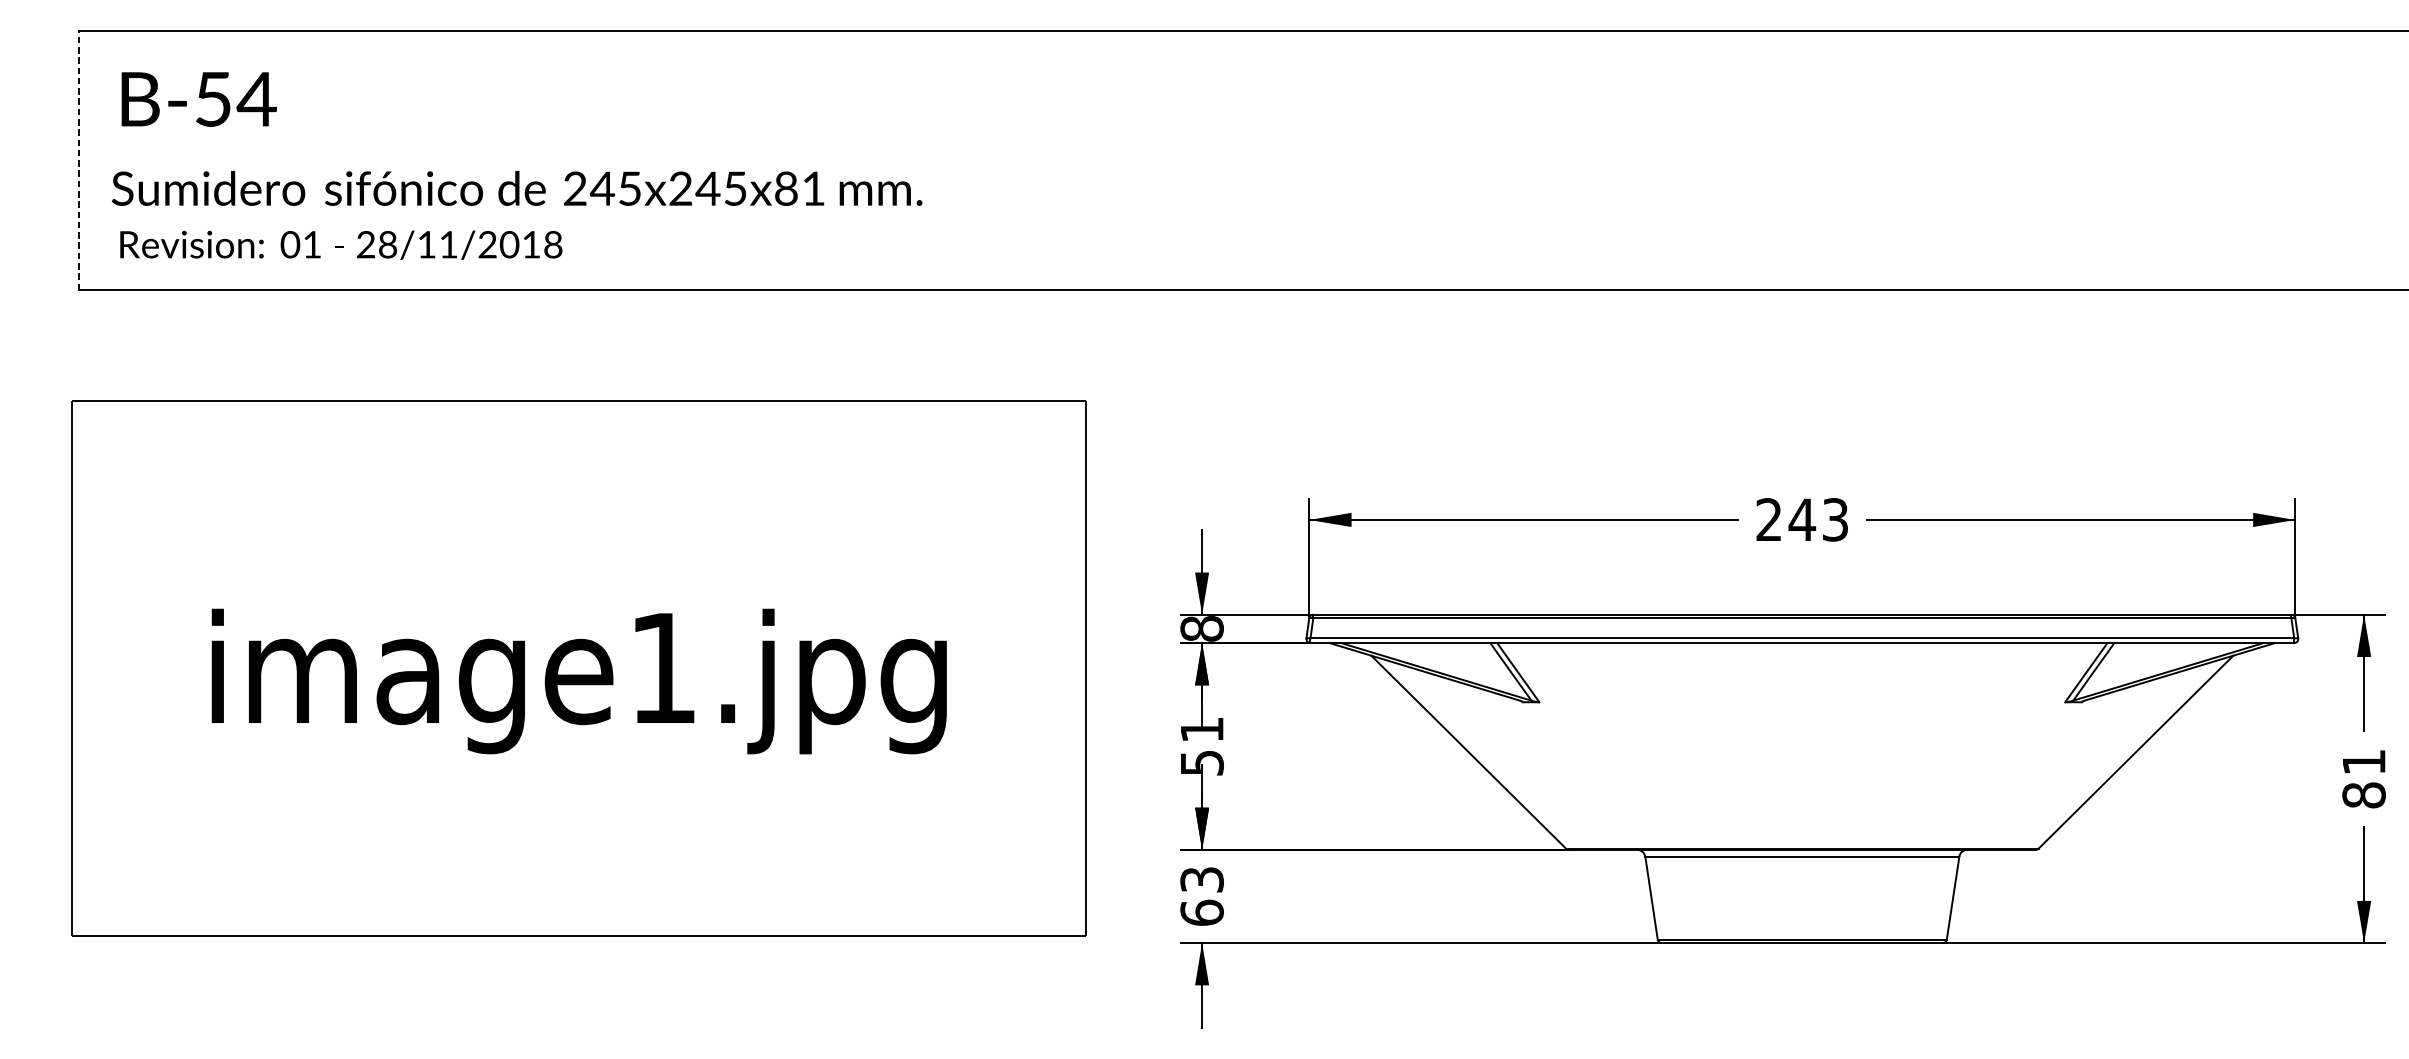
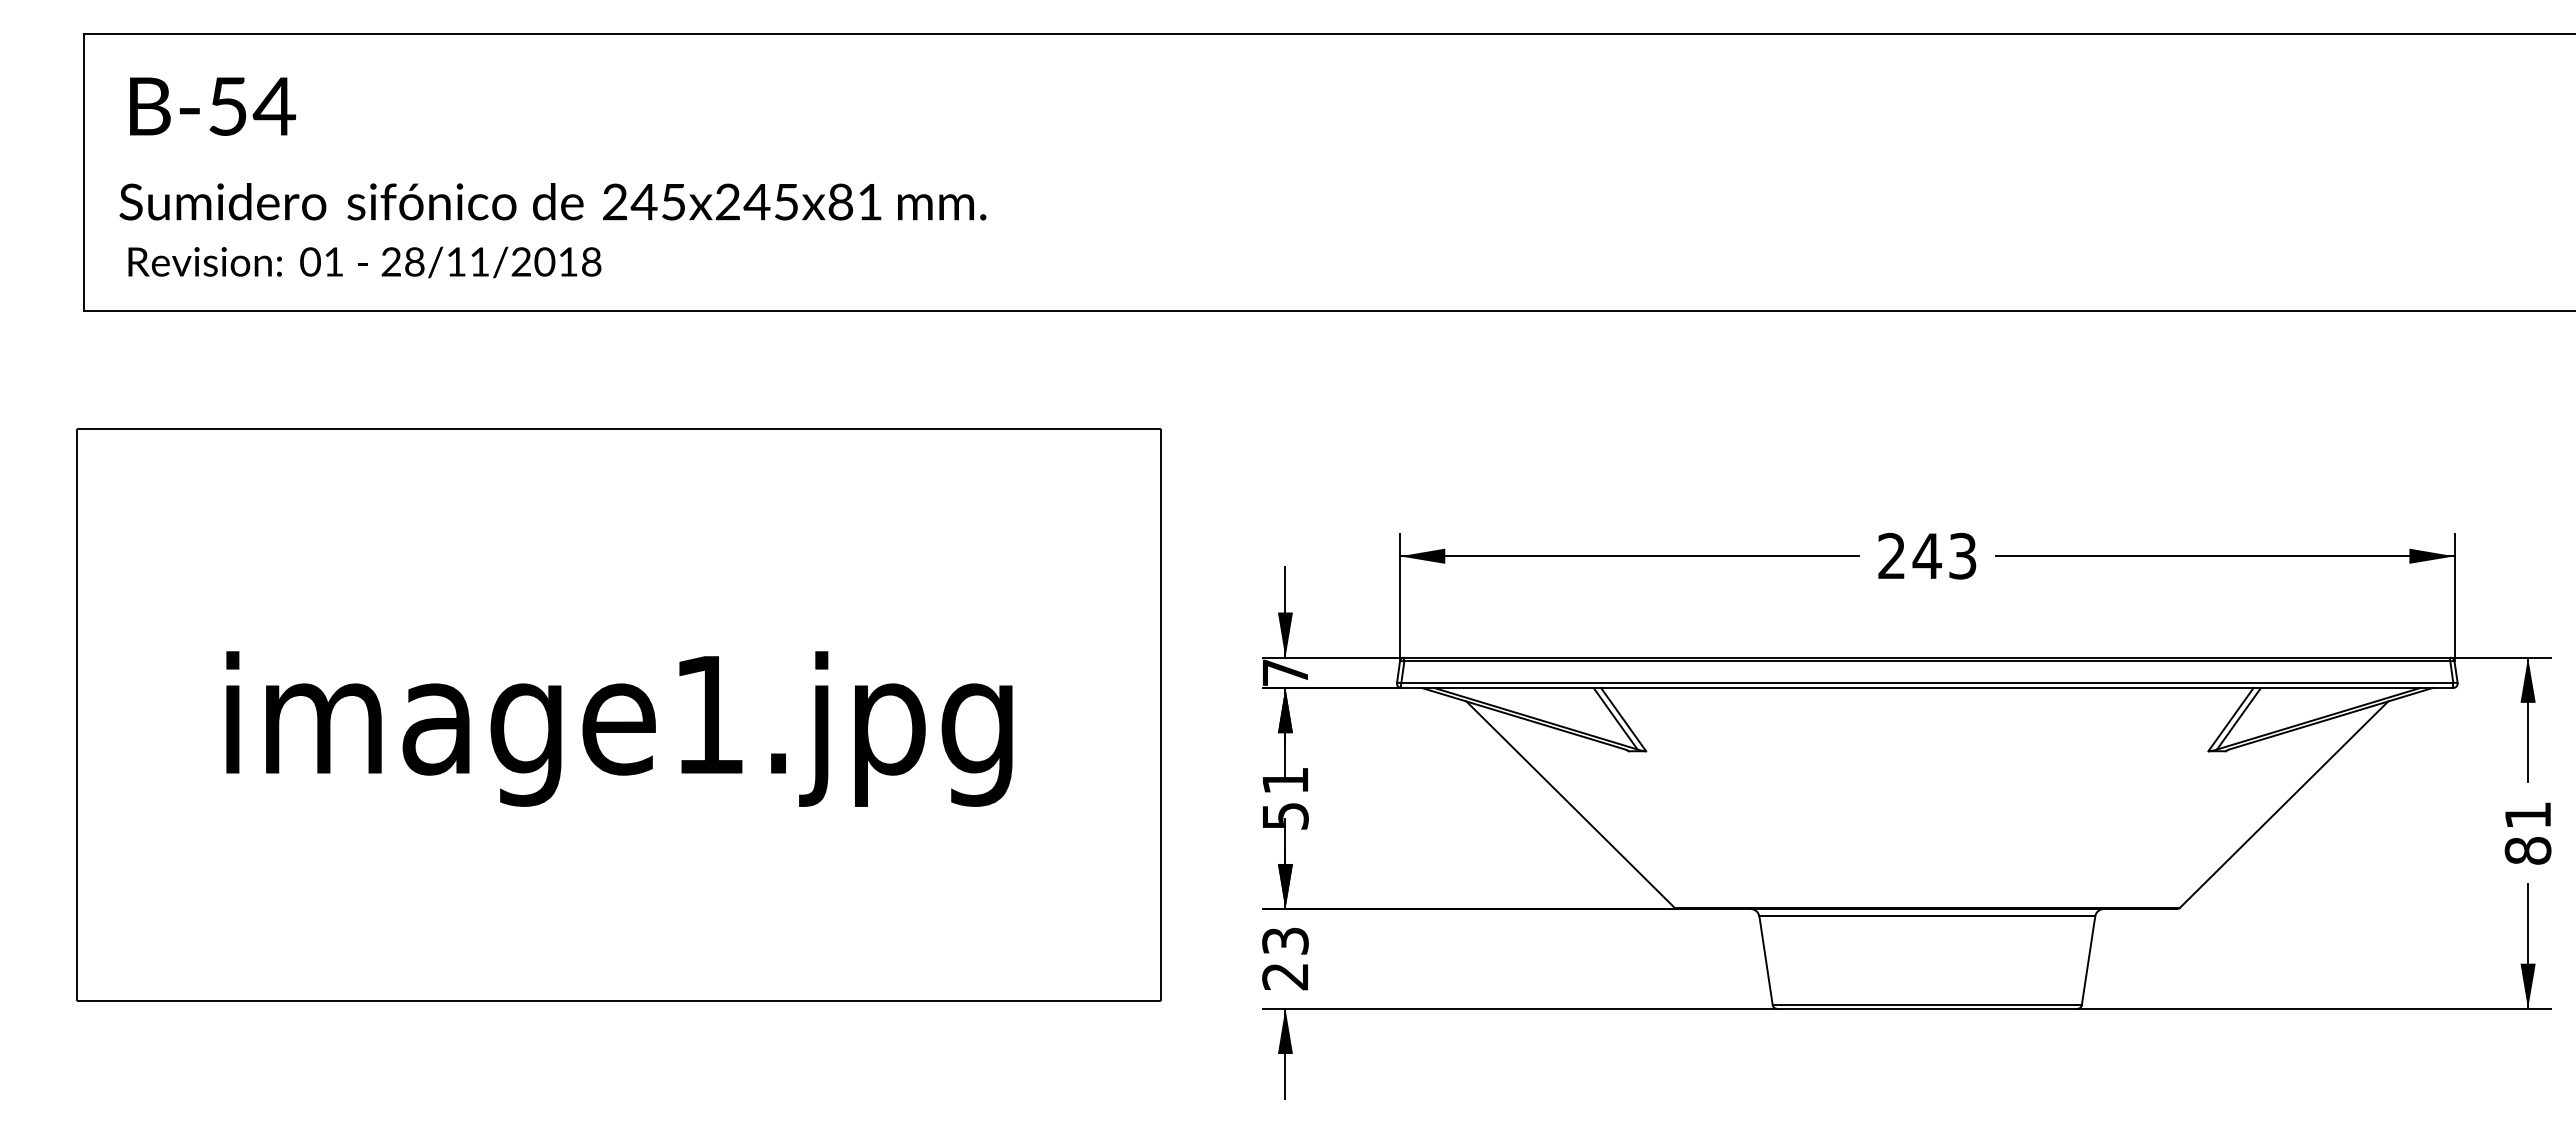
line: (79, 160) -> (84, 171), dashed -> solid
text: (1202, 628) -> (1285, 672), 8 -> 7
text: (1202, 912) -> (1285, 976), 63 -> 23

